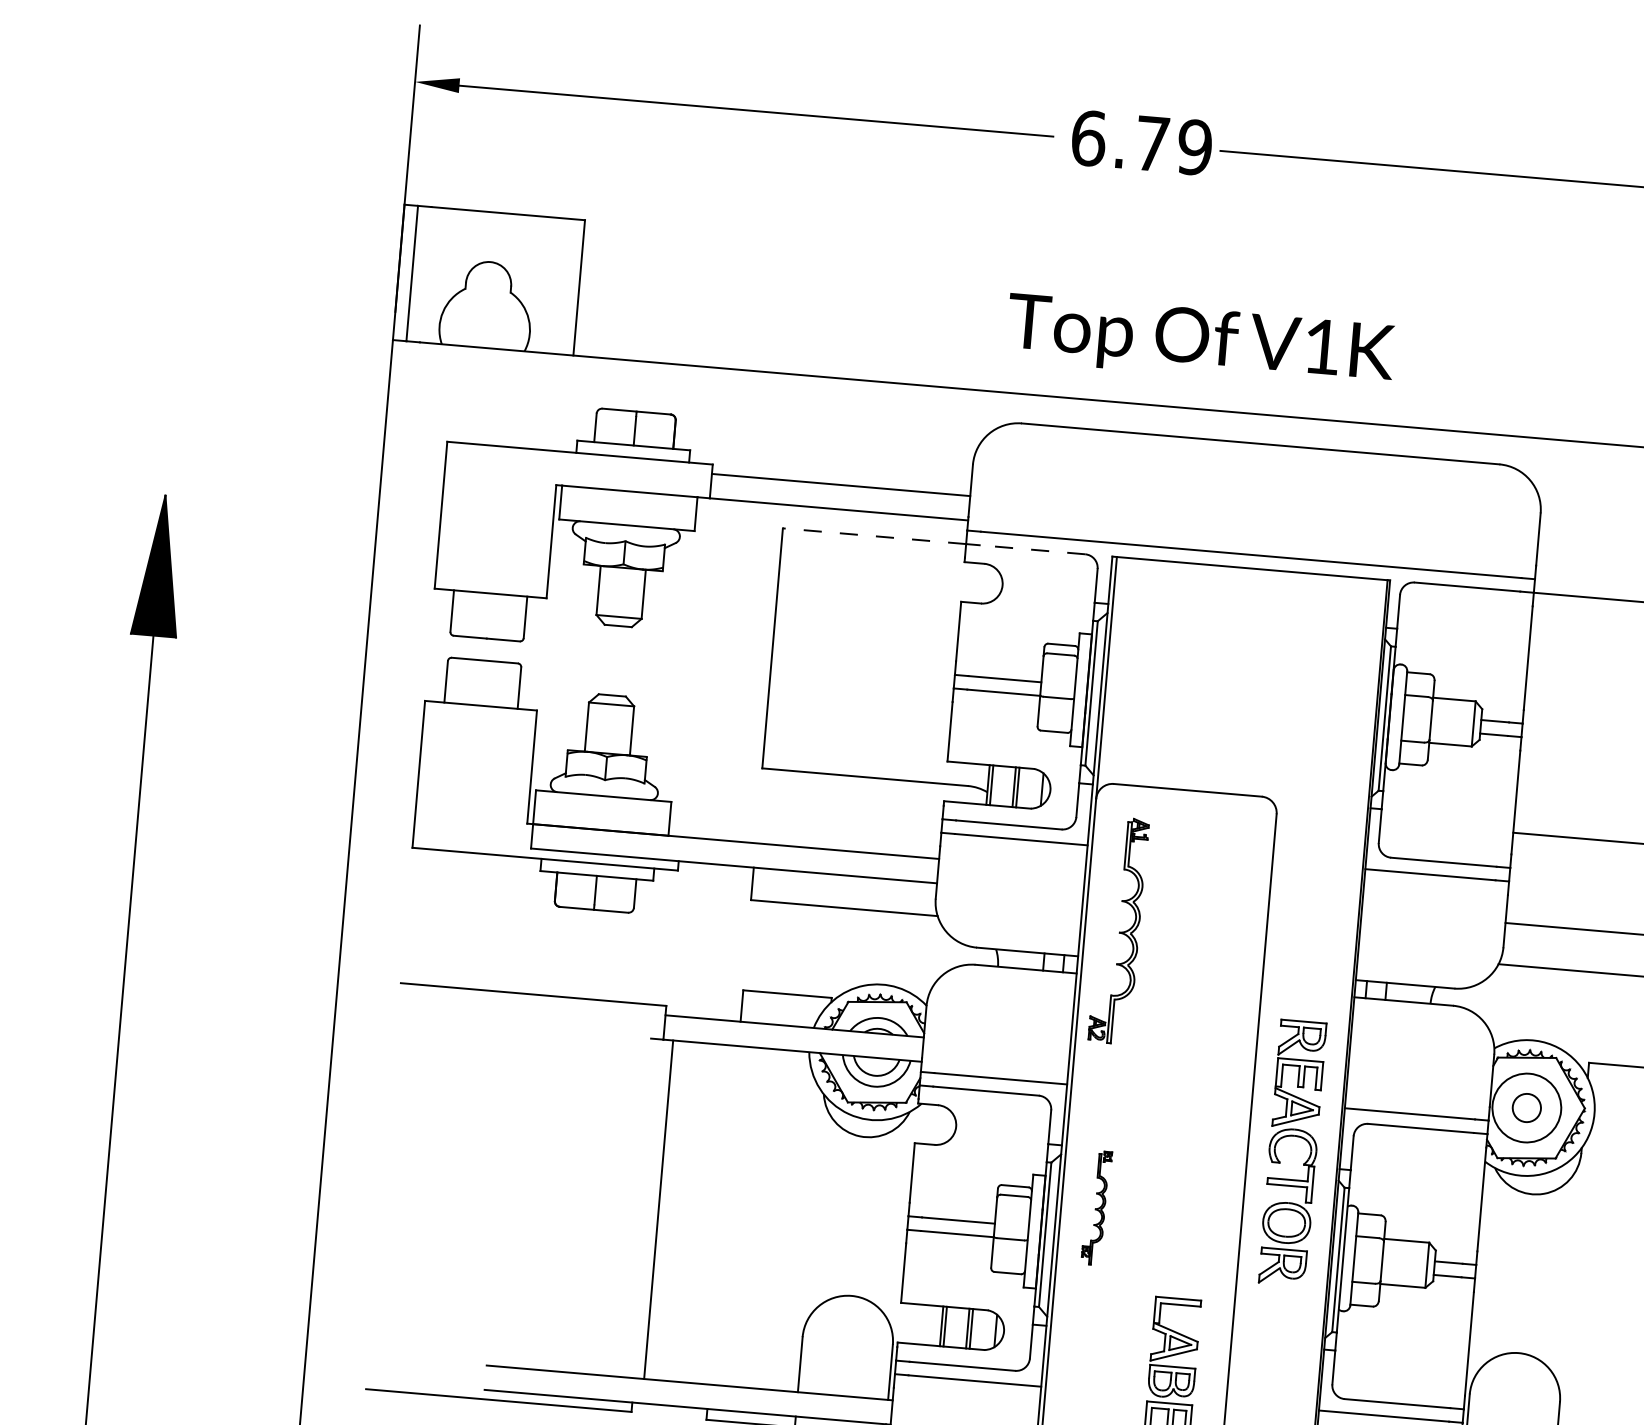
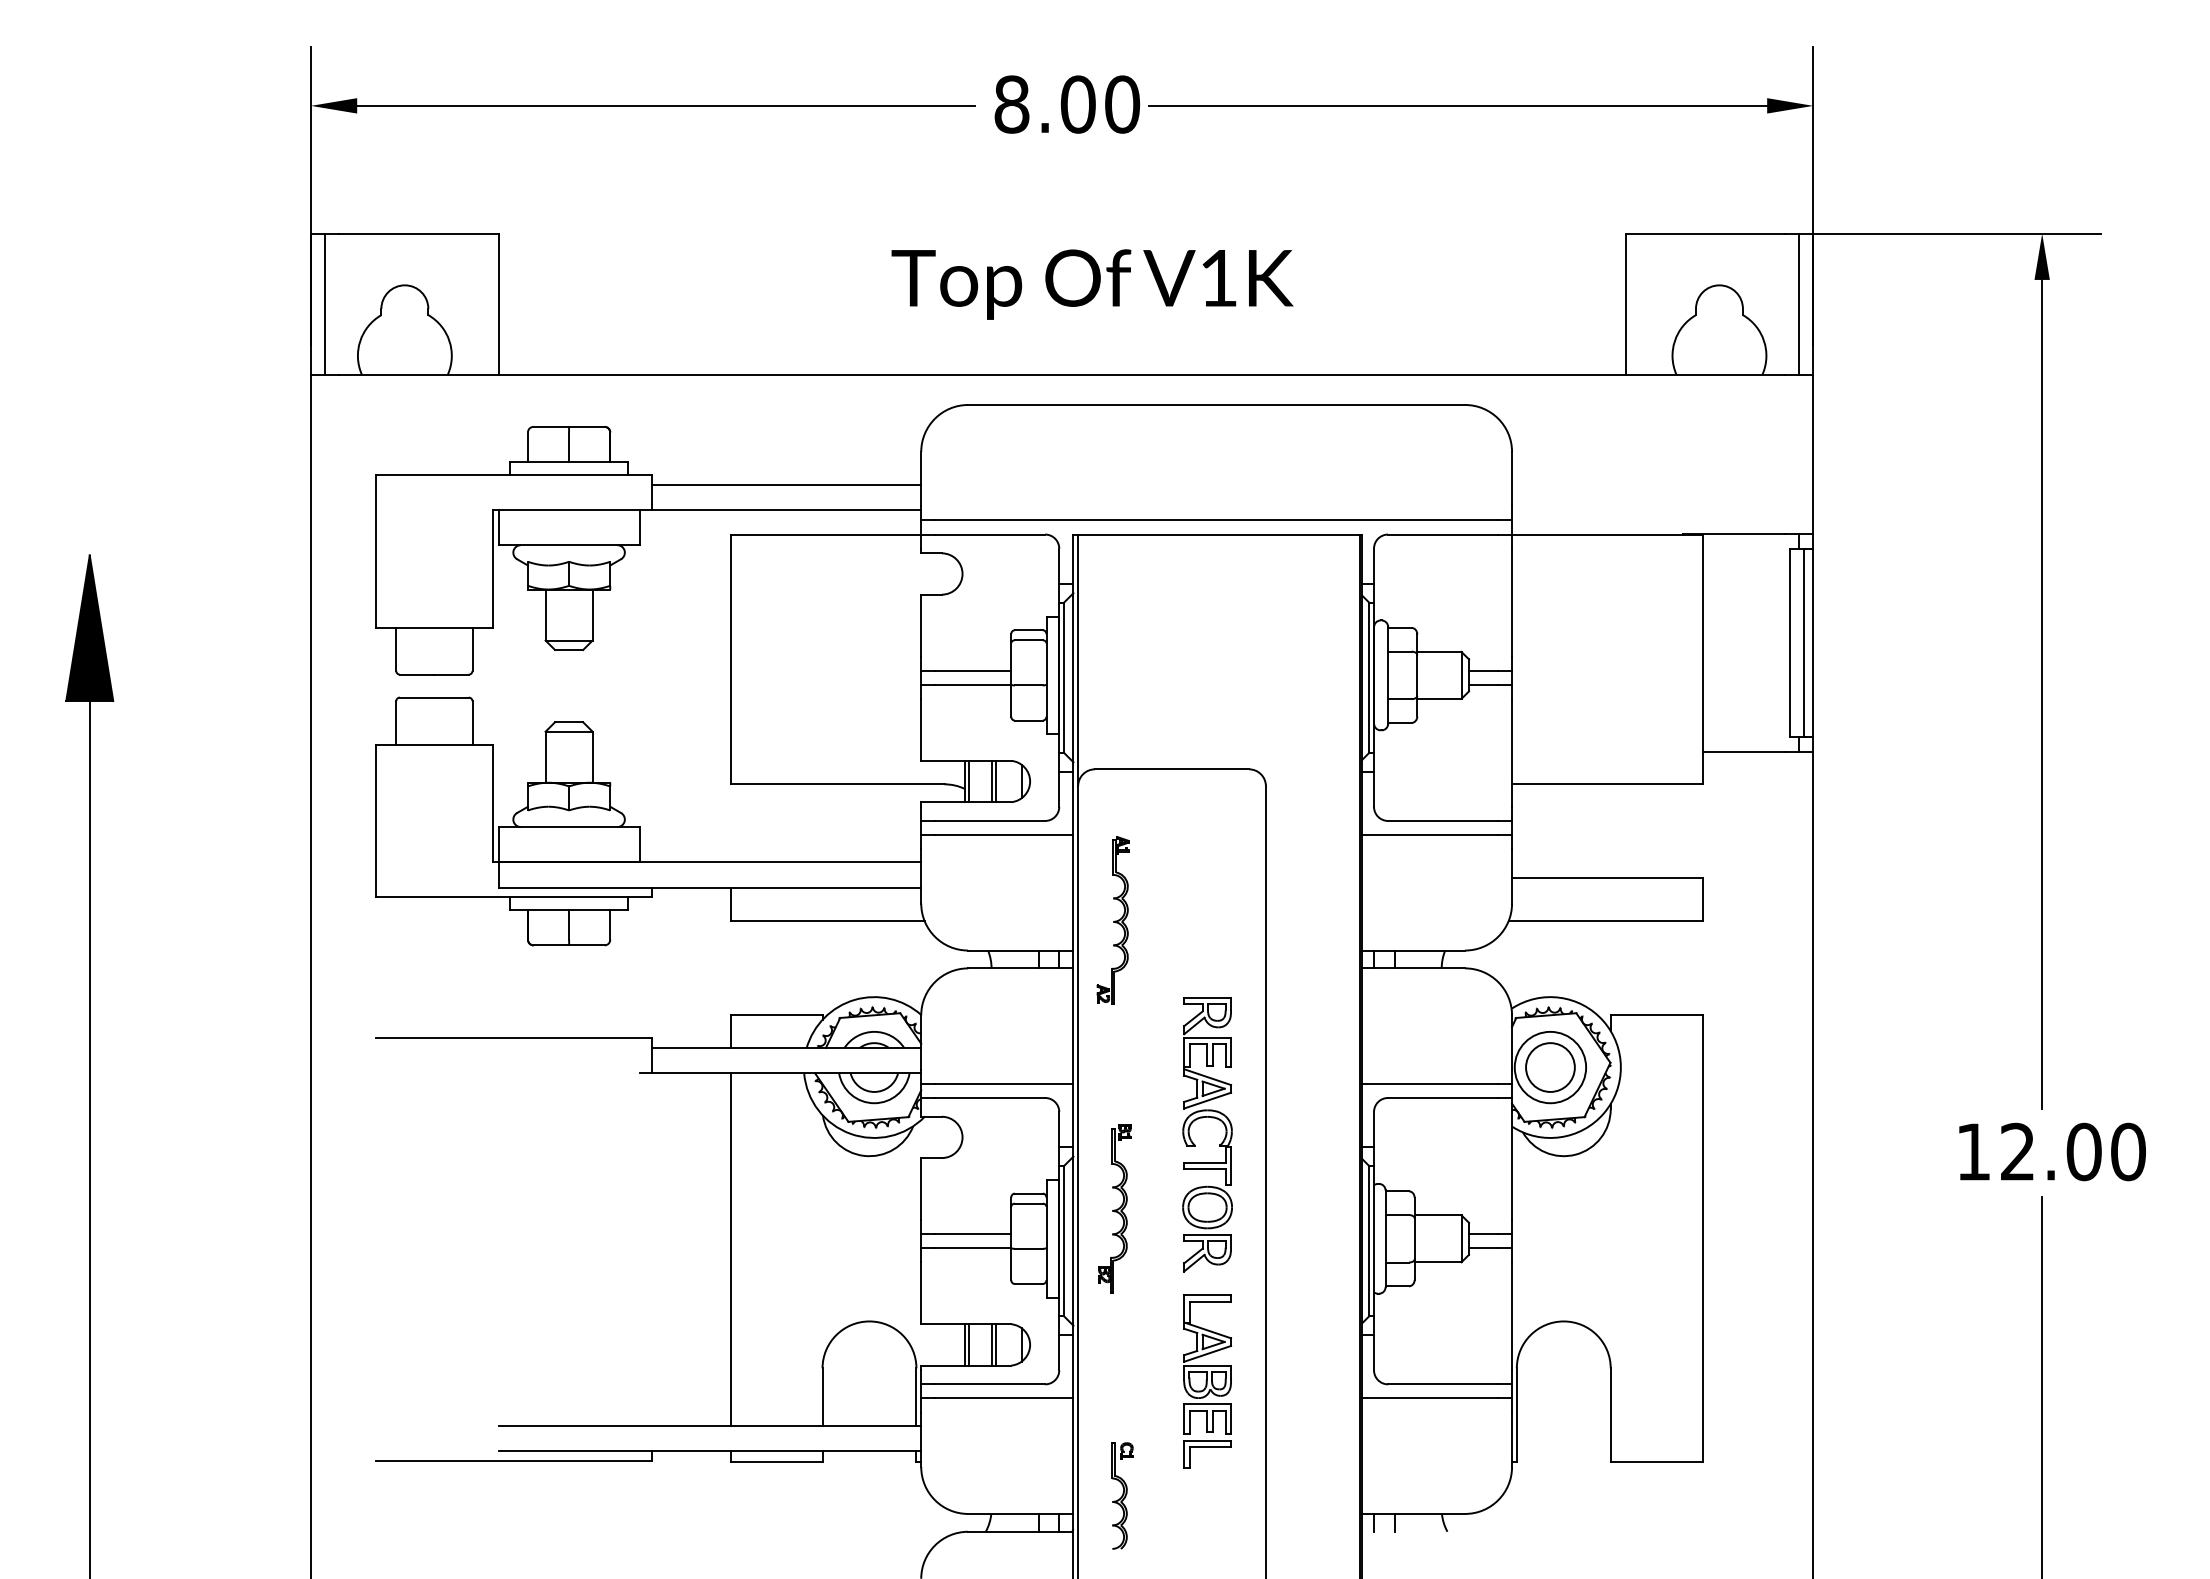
text: (1142, 142) -> (1067, 104), 6.79 -> 8.00
text: (1200, 342) -> (1092, 284), moved
line: (874, 536) -> (825, 534), dashed -> solid
line: (1032, 549) -> (990, 534), dashed -> solid
part: (1118, 930) -> (1112, 920), size x0.71
circle: (1526, 1108) -> (1550, 1067), size x1.67
part: (1280, 1161) -> (1195, 1144), moved
part: (1096, 1207) -> (1114, 1208), size x1.43
line: (658, 1209) -> (730, 1249), moved

